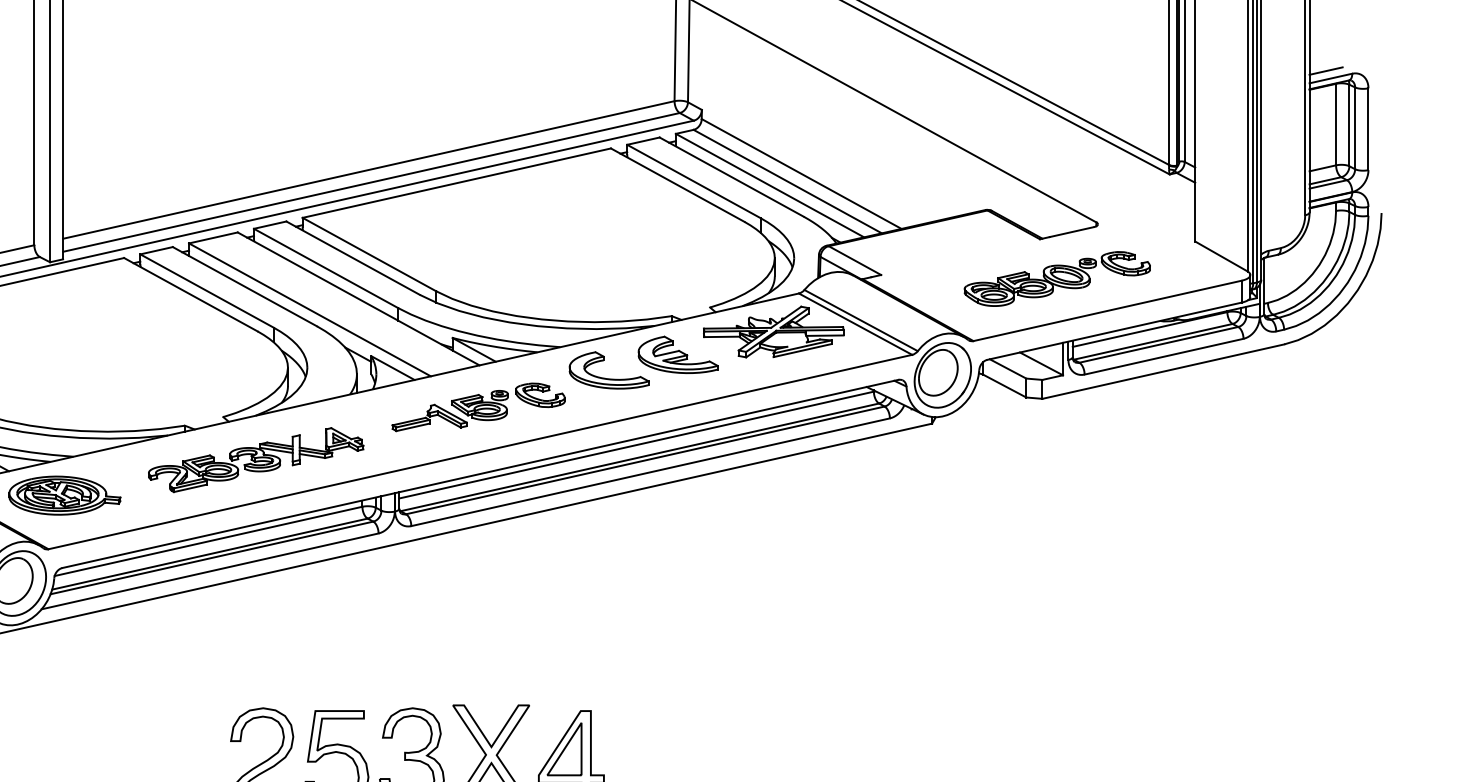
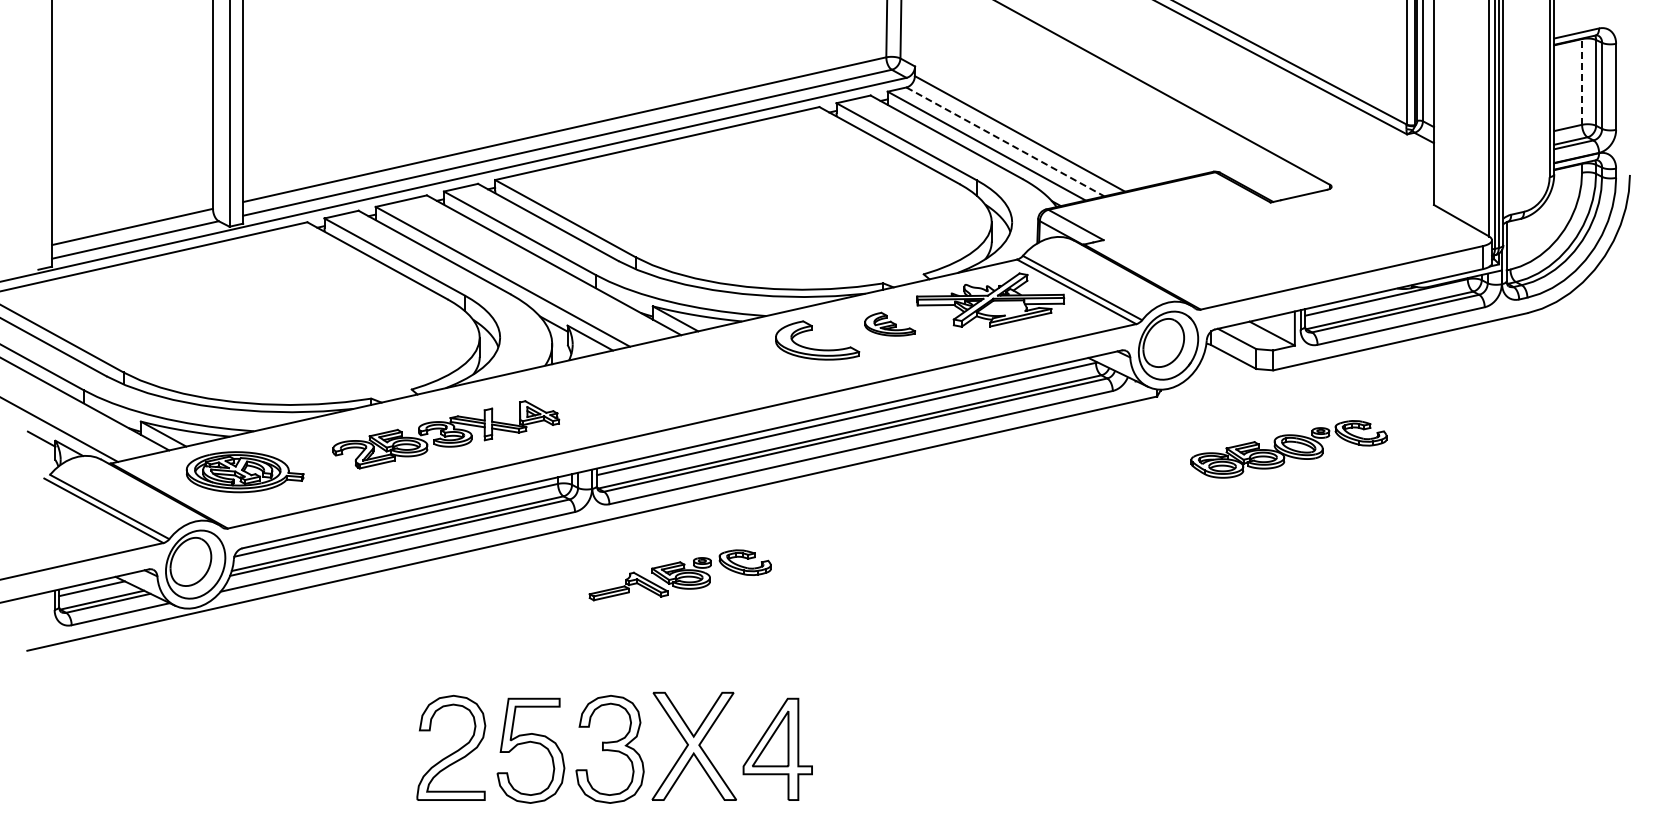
line: (1326, 70) -> (1571, 25), removed
line: (1336, 124) -> (1582, 81), solid -> dashed
line: (787, 181) -> (1005, 141), solid -> dashed
part: (1056, 279) -> (1288, 449), moved
part: (677, 355) -> (889, 324), size x0.6
part: (477, 407) -> (679, 575), moved

